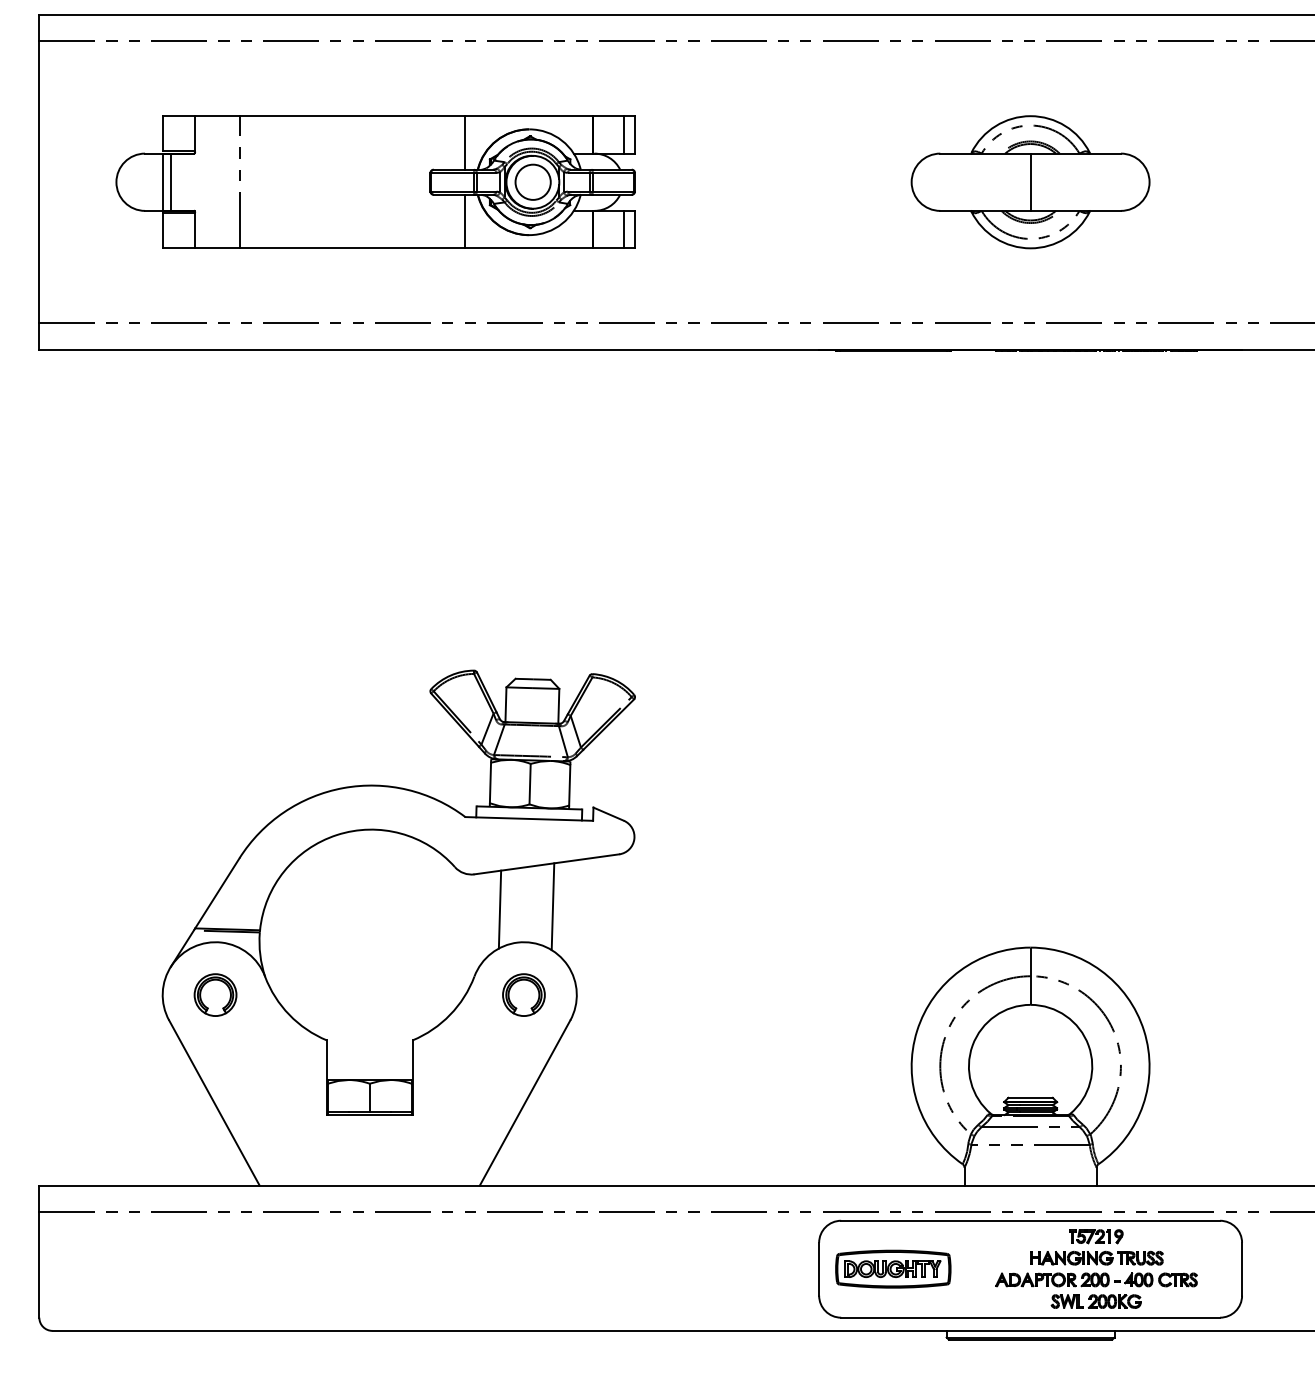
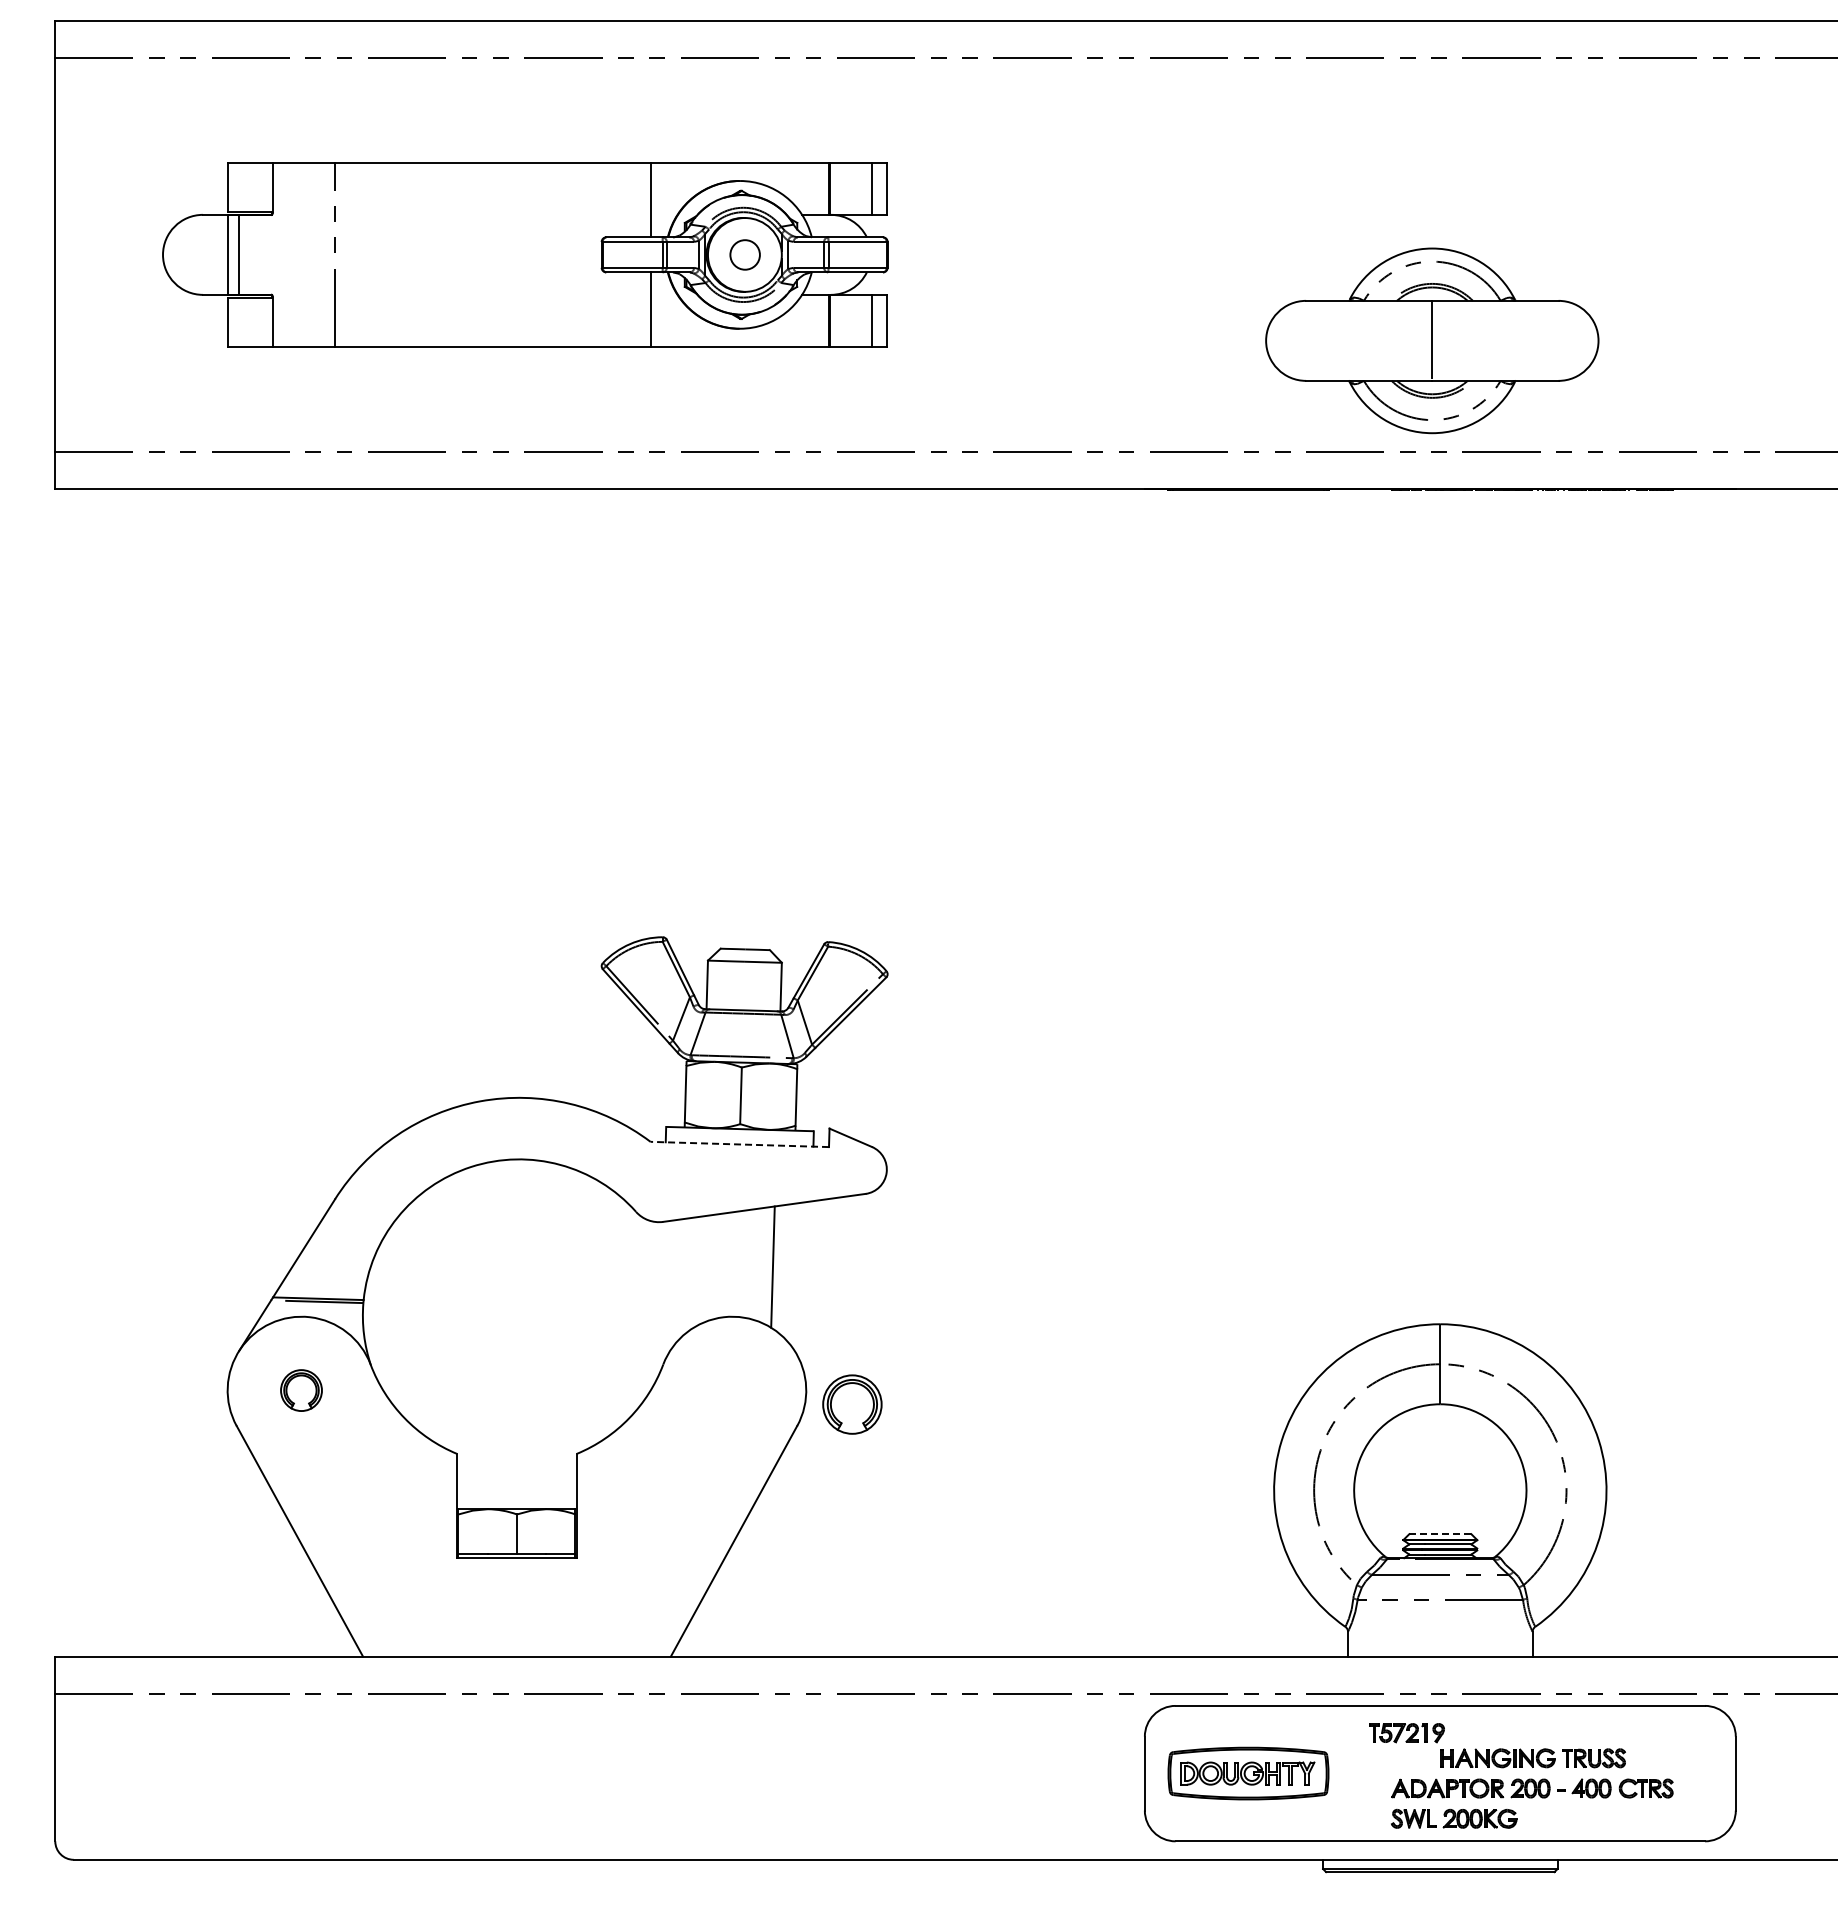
circle: (532, 181) -> (744, 254), size x0.6
part: (1030, 181) -> (1432, 340), moved
line: (529, 818) -> (739, 1144), solid -> dashed
line: (499, 909) -> (698, 1270), removed
part: (215, 995) -> (301, 1390), size x0.7
part: (524, 995) -> (852, 1404), moved
line: (1030, 1098) -> (1440, 1534), solid -> dashed
part: (1095, 1236) -> (1406, 1733), moved
part: (1096, 1301) -> (1454, 1818), moved

